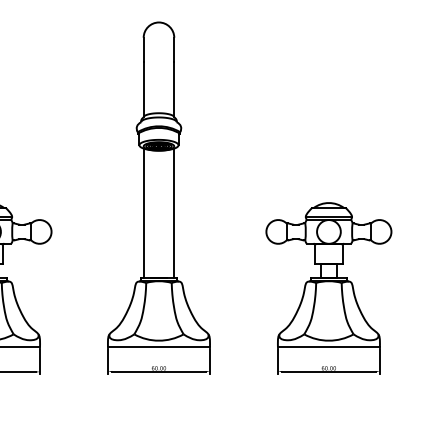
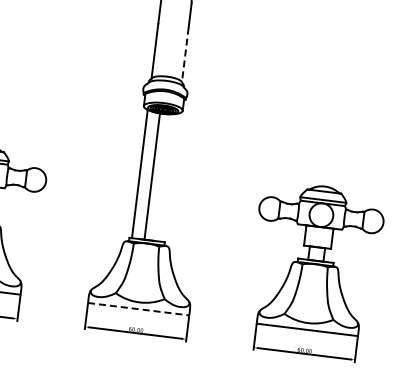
line: (174, 89) -> (185, 55), solid -> dashed
line: (174, 212) -> (152, 174), moved
line: (158, 347) -> (138, 309), solid -> dashed

